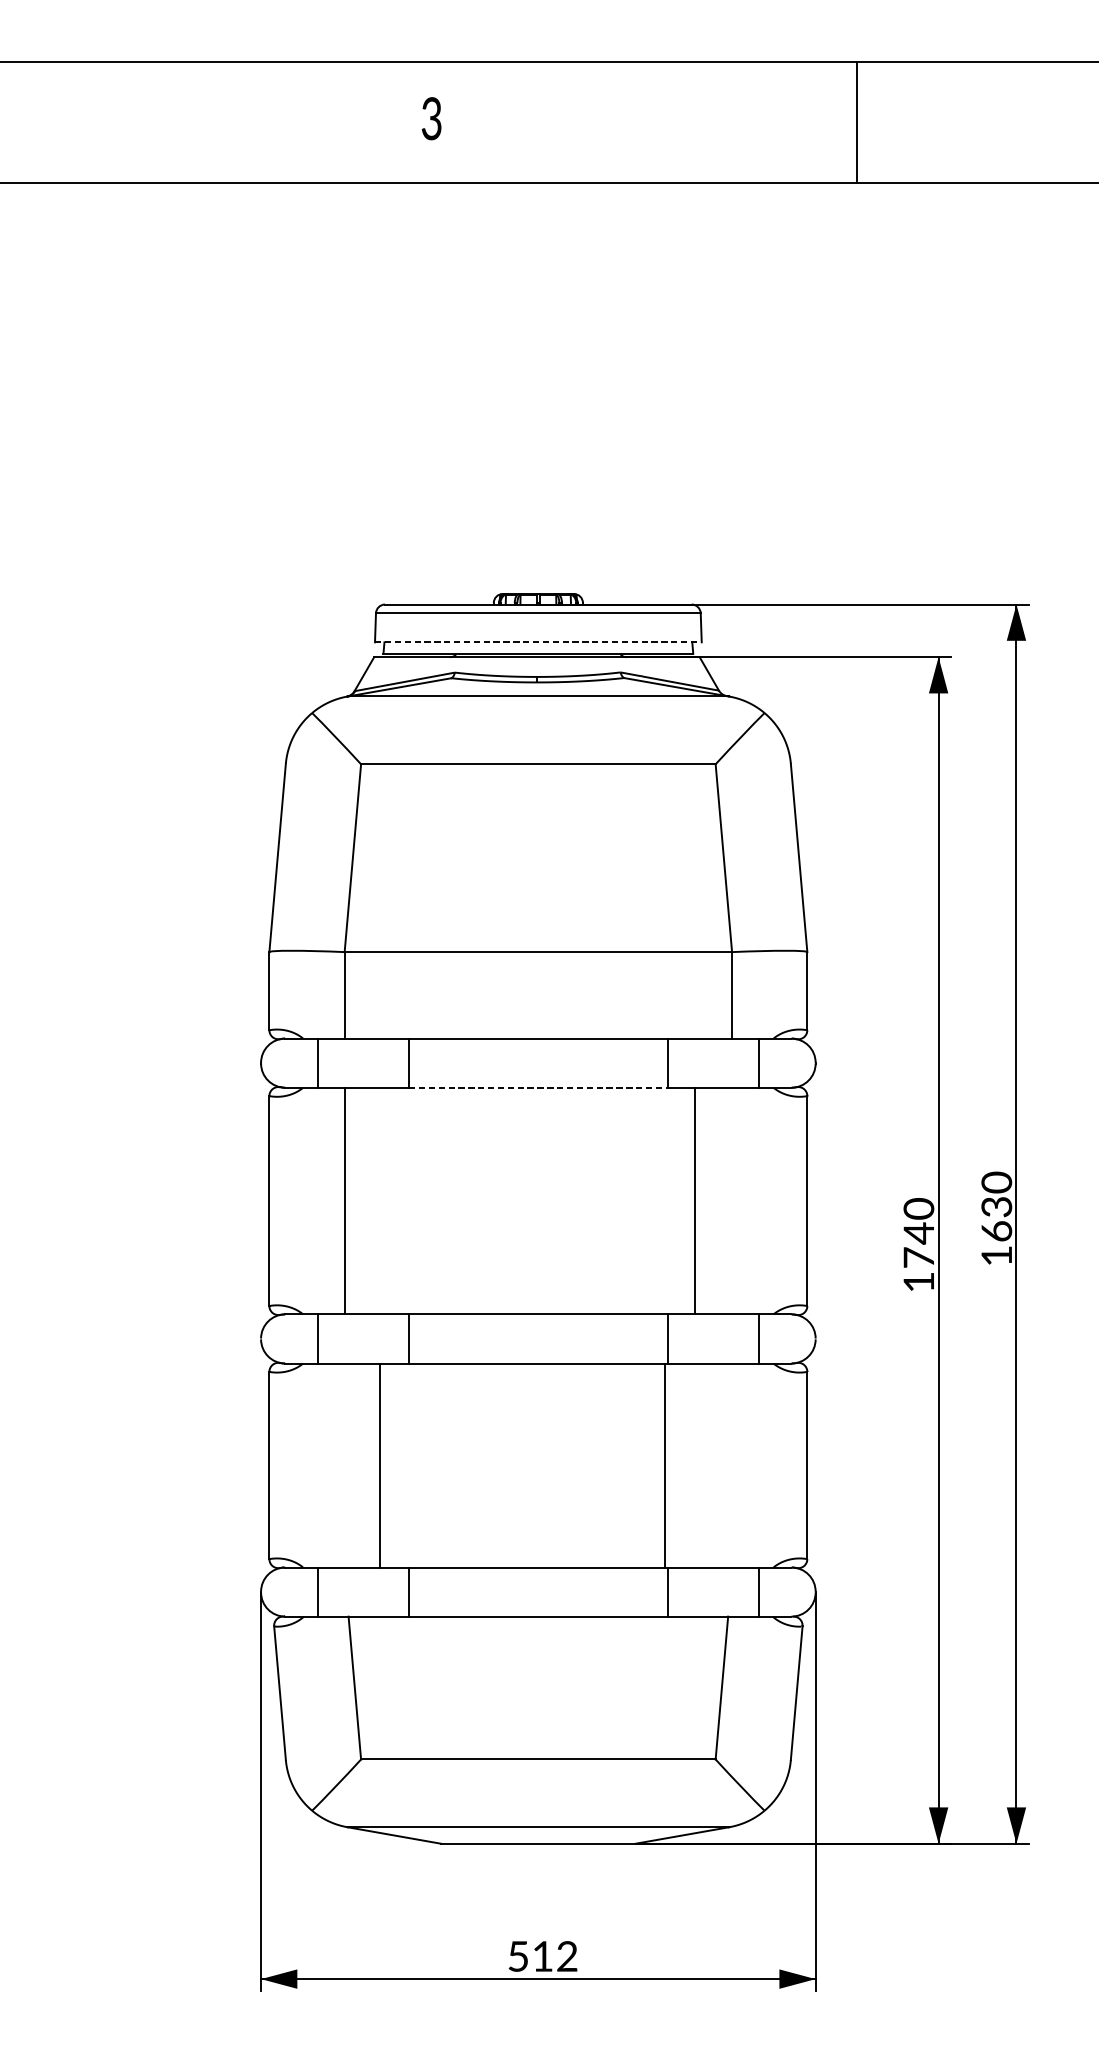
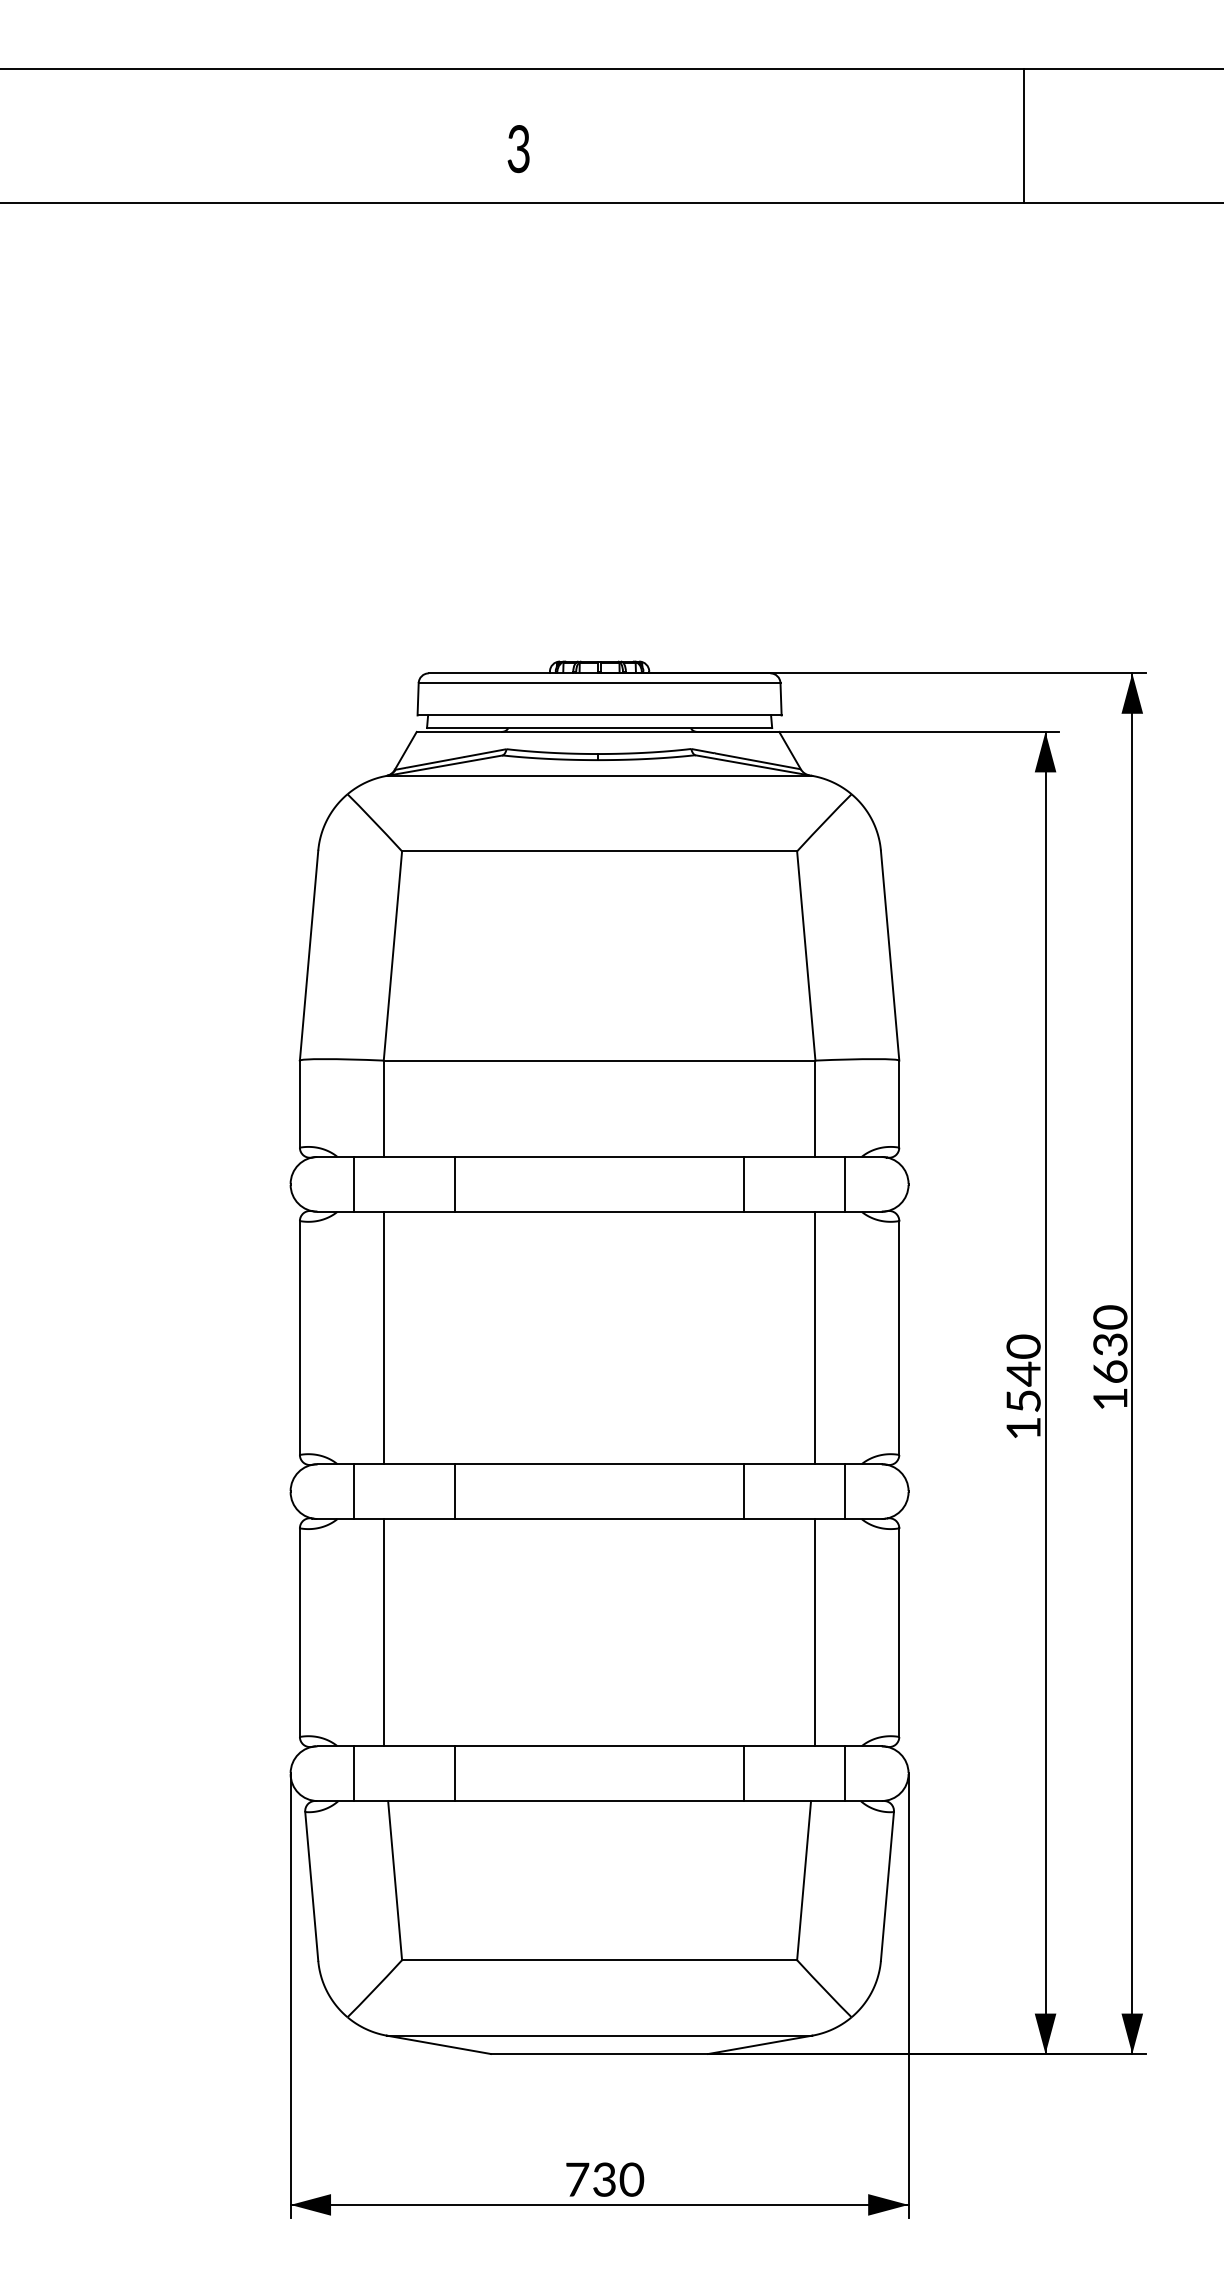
text: (431, 119) -> (518, 149), moved
line: (856, 121) -> (1023, 135), moved
line: (539, 642) -> (600, 715), dashed -> solid
line: (539, 1087) -> (600, 1211), dashed -> solid
line: (695, 1200) -> (815, 1337), moved
text: (918, 1257) -> (1023, 1400), 1740 -> 1540
line: (380, 1465) -> (384, 1632), moved
line: (665, 1465) -> (815, 1632), moved
text: (543, 1956) -> (605, 2179), 512 -> 730

